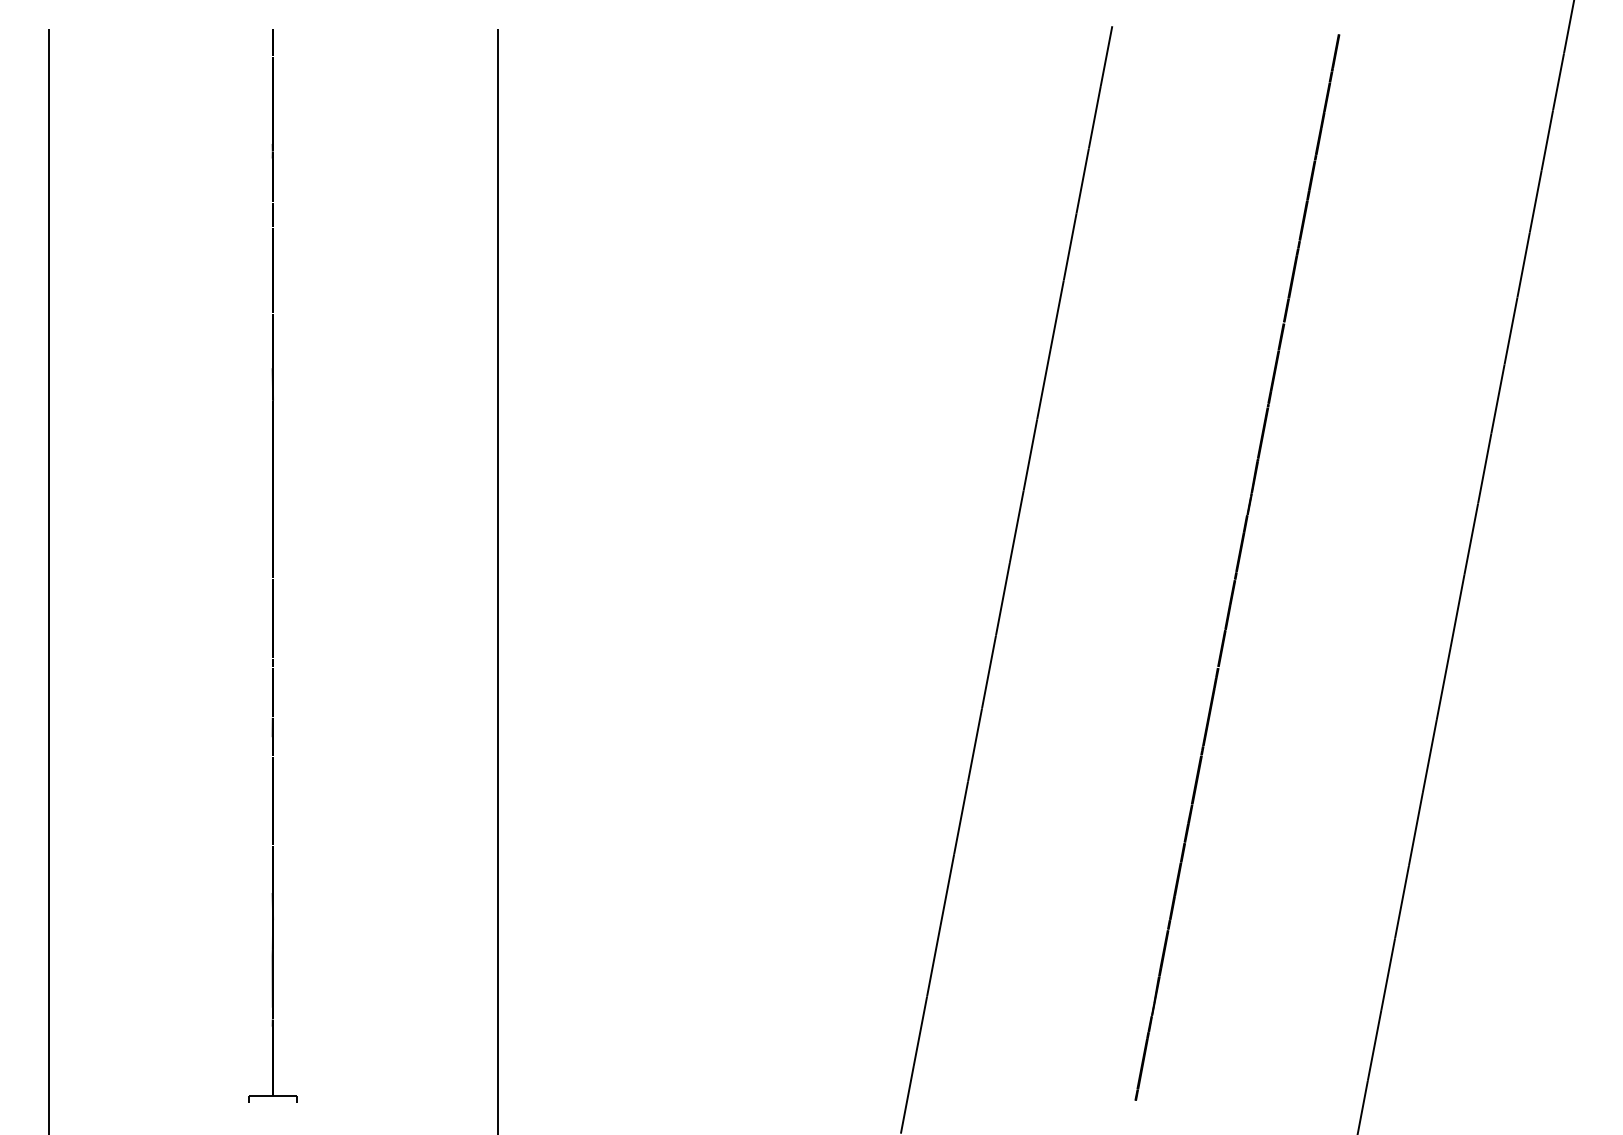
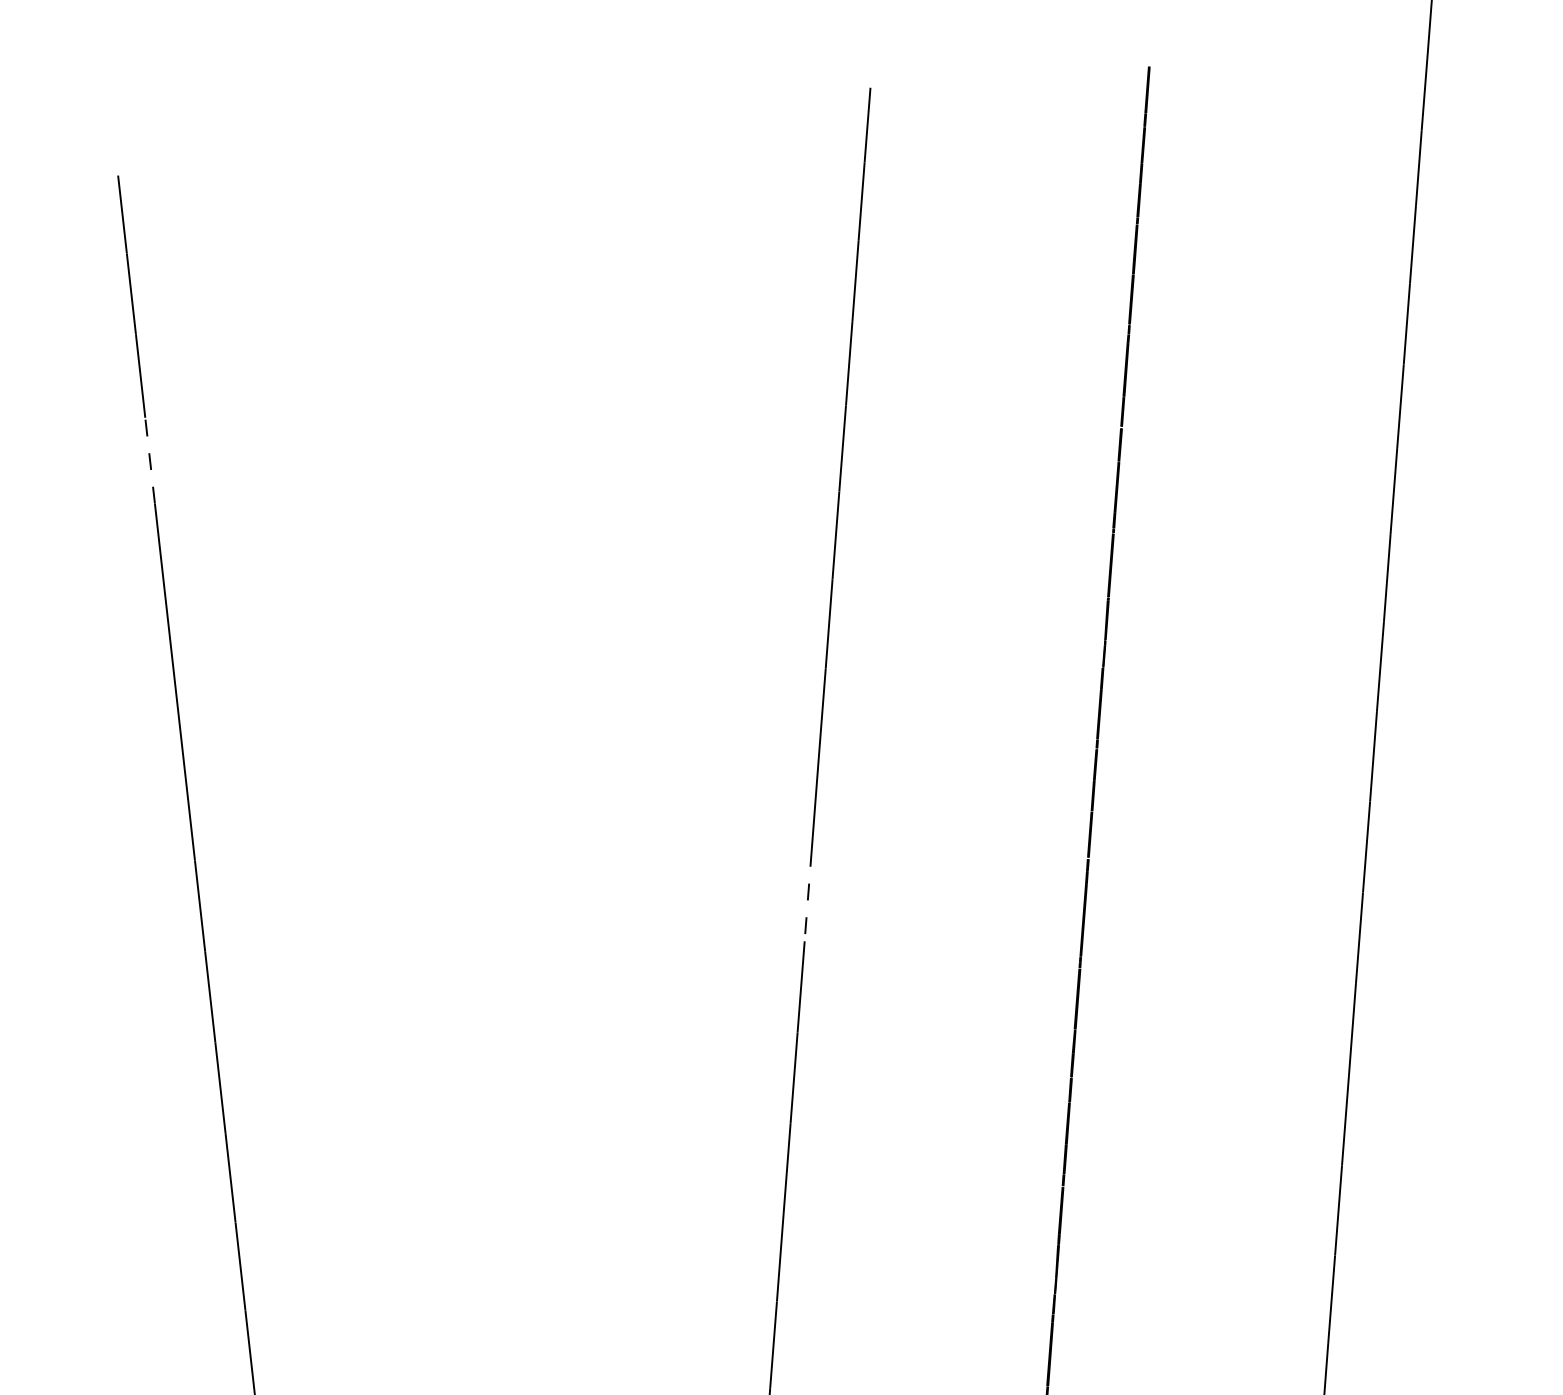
line: (497, 261) -> (150, 460), solid -> dashed
line: (988, 672) -> (807, 896), solid -> dashed

